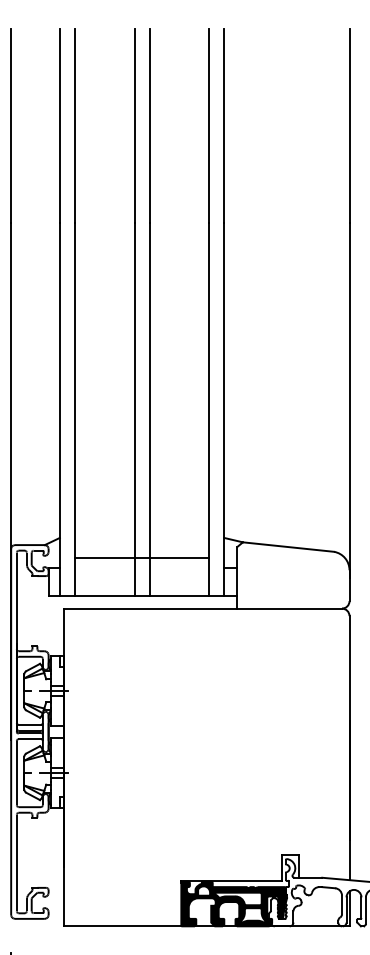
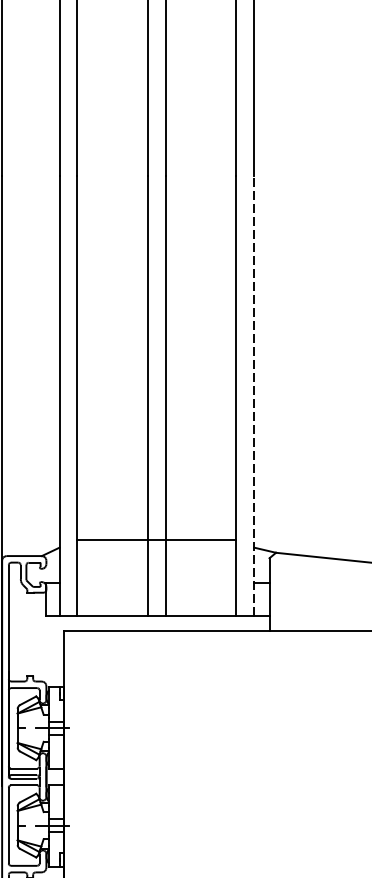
line: (224, 408) -> (254, 394), solid -> dashed
line: (141, 558) -> (156, 539), moved

